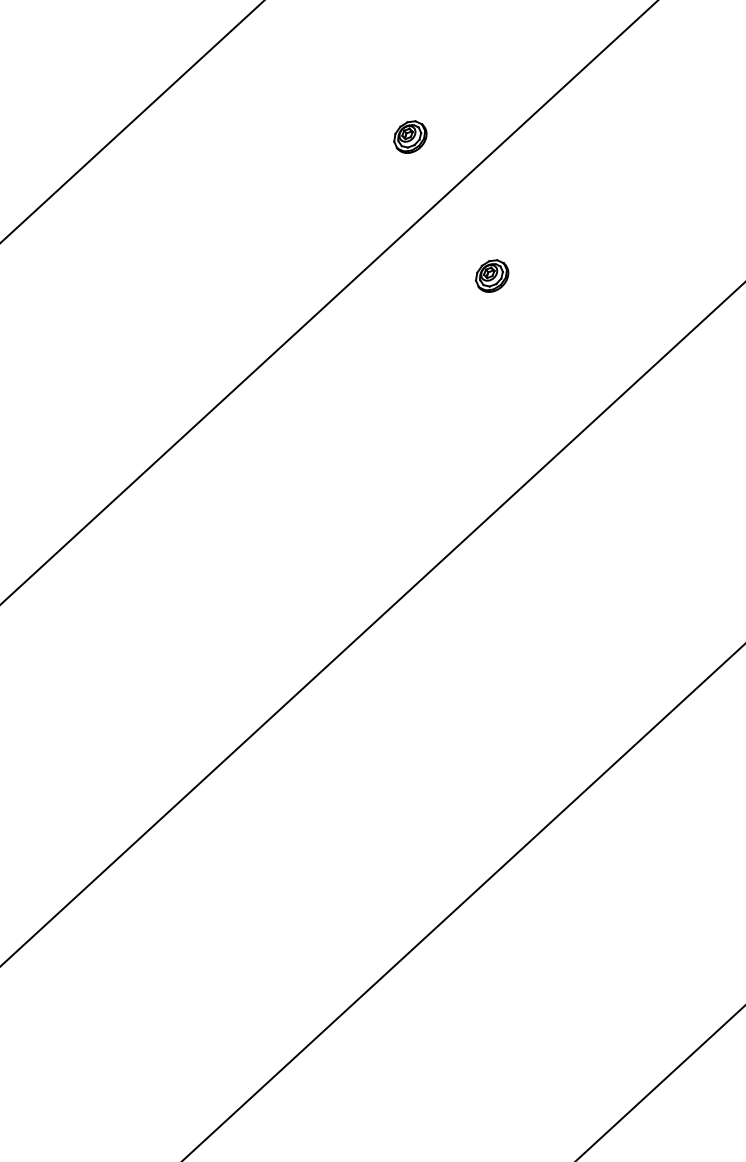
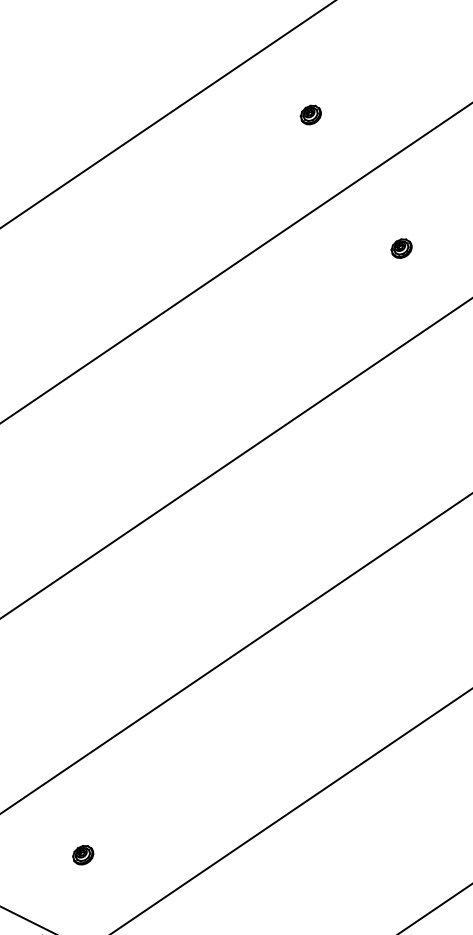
part: (409, 136) -> (310, 114), moved
part: (491, 275) -> (401, 248), moved

